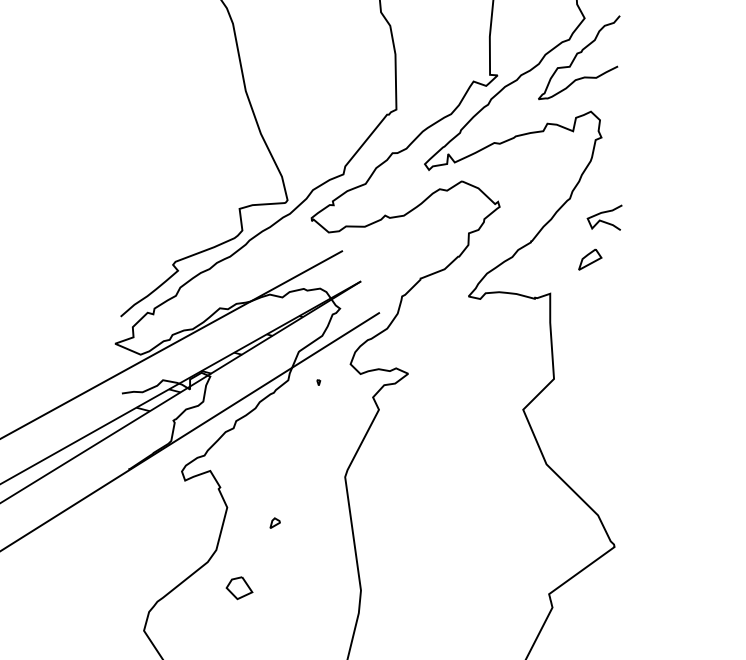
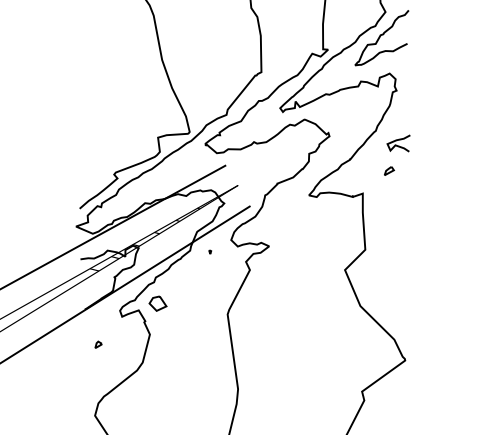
part: (590, 258) -> (389, 170), size x0.62
part: (275, 522) -> (98, 344), moved
part: (238, 587) -> (157, 303), moved

